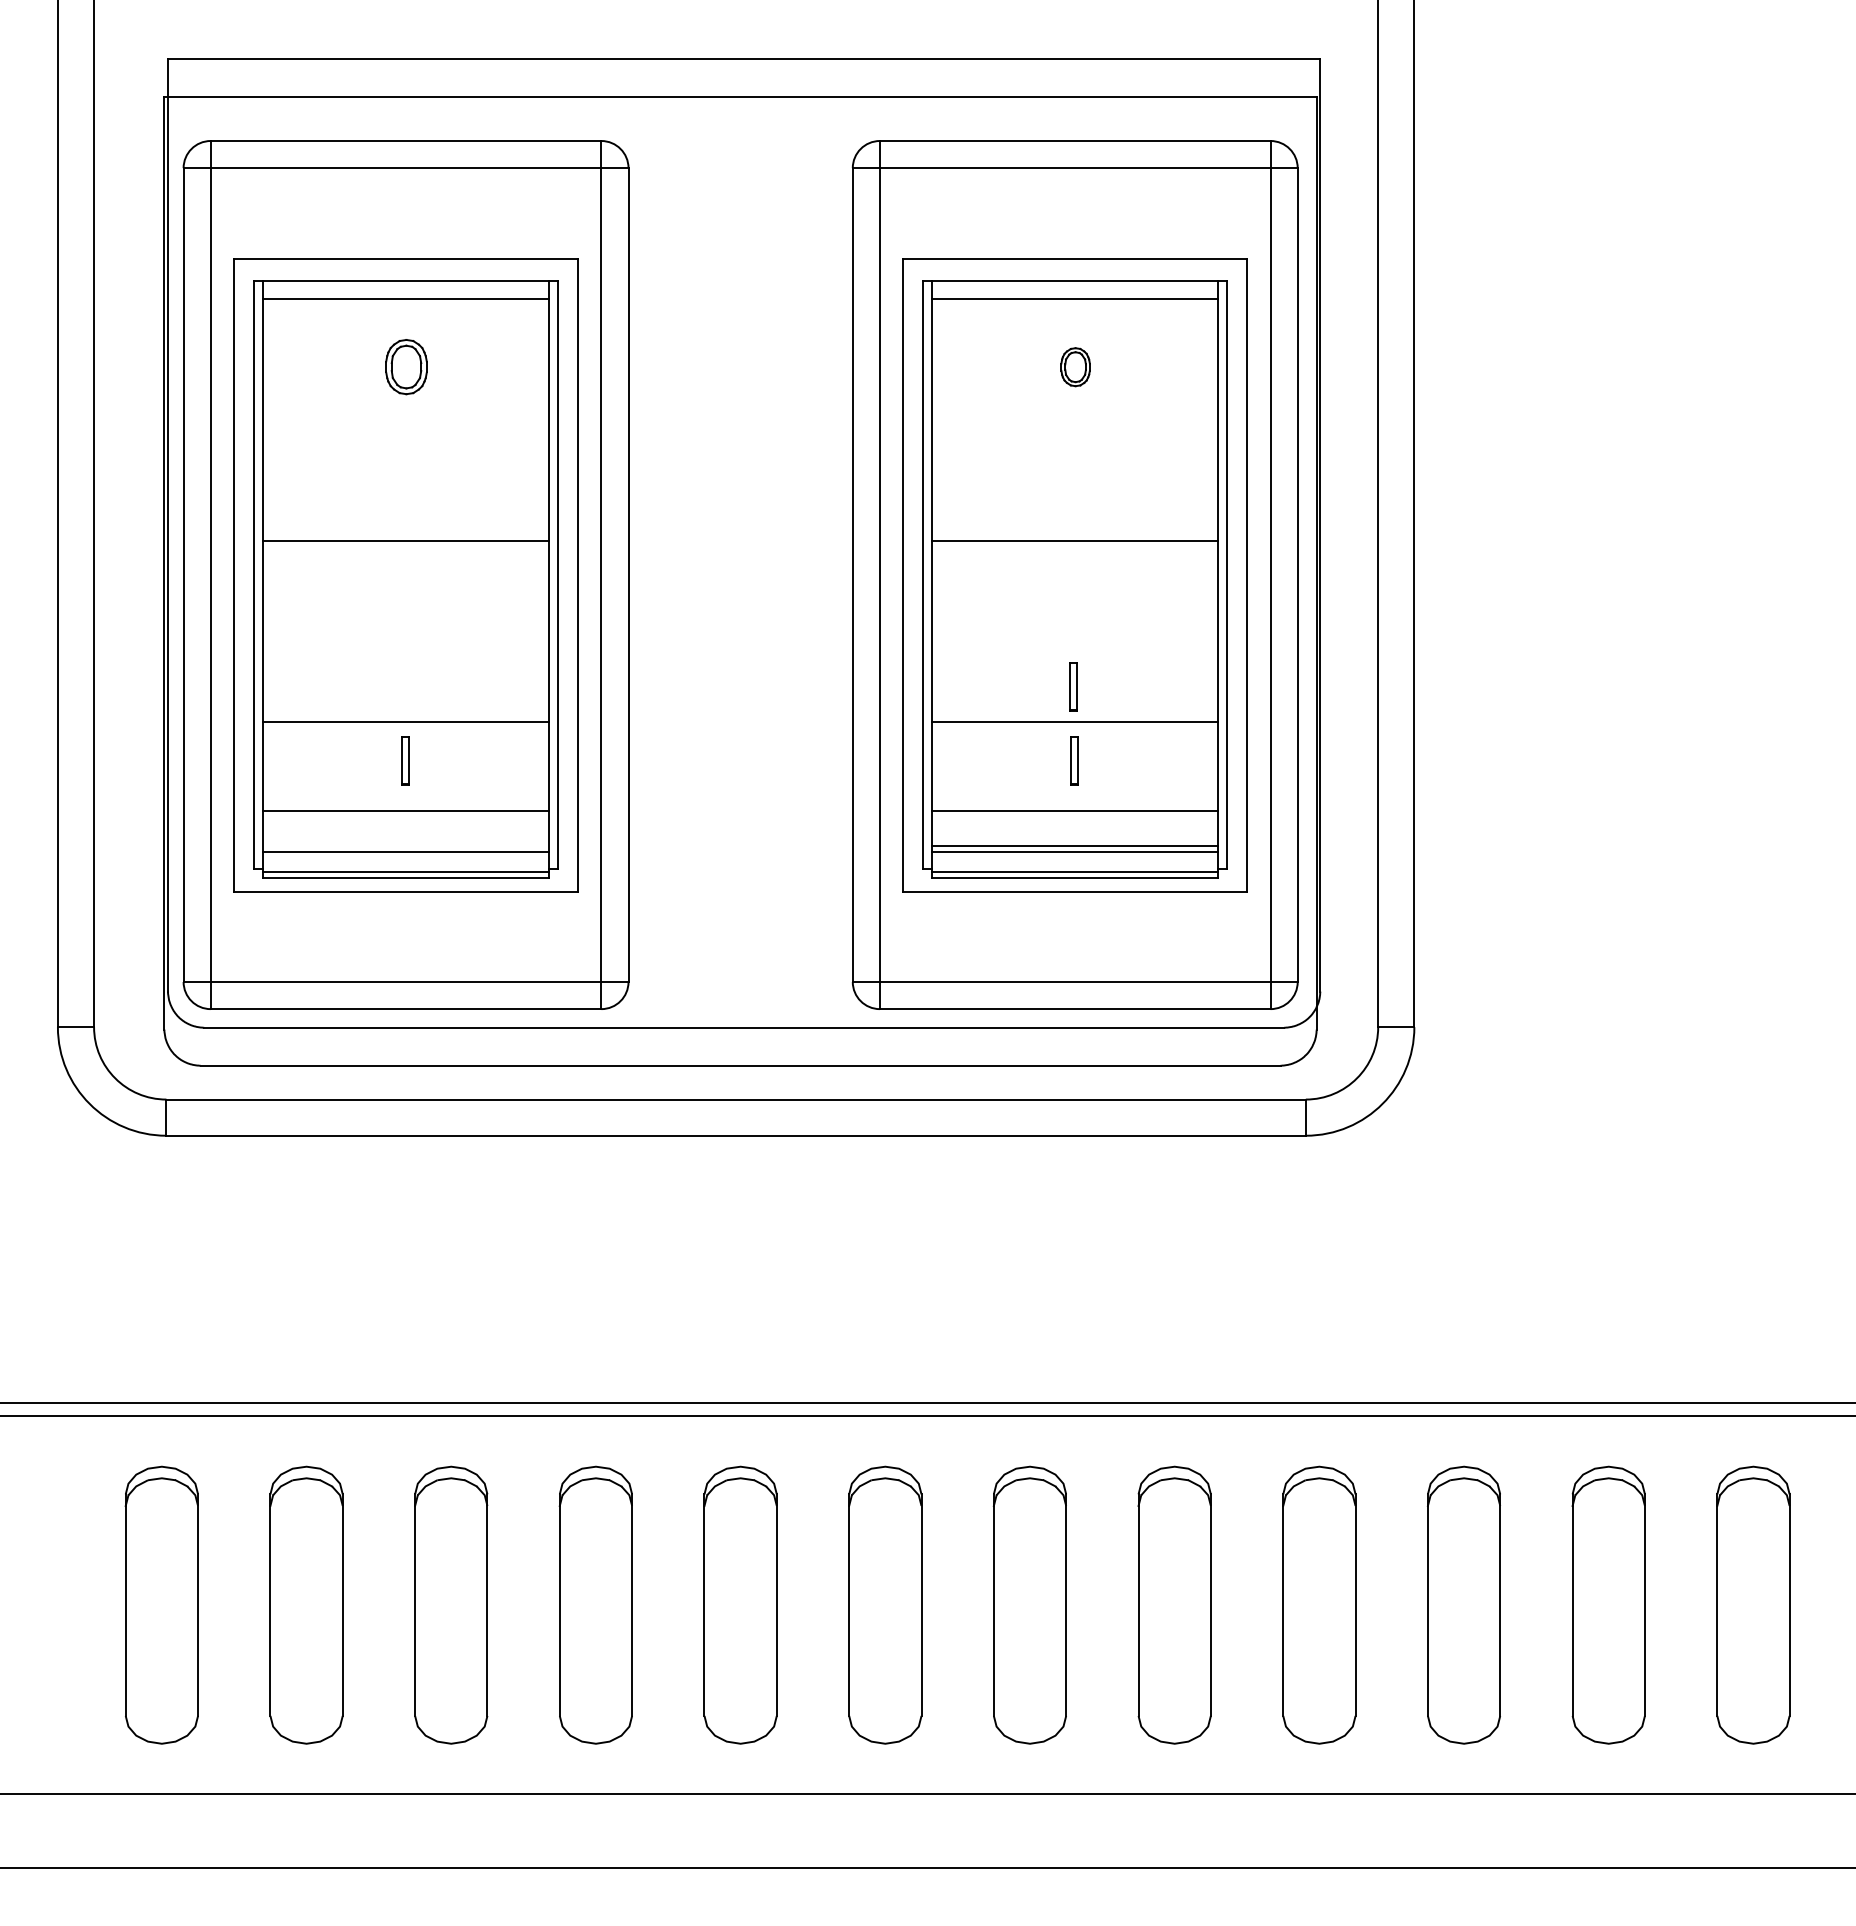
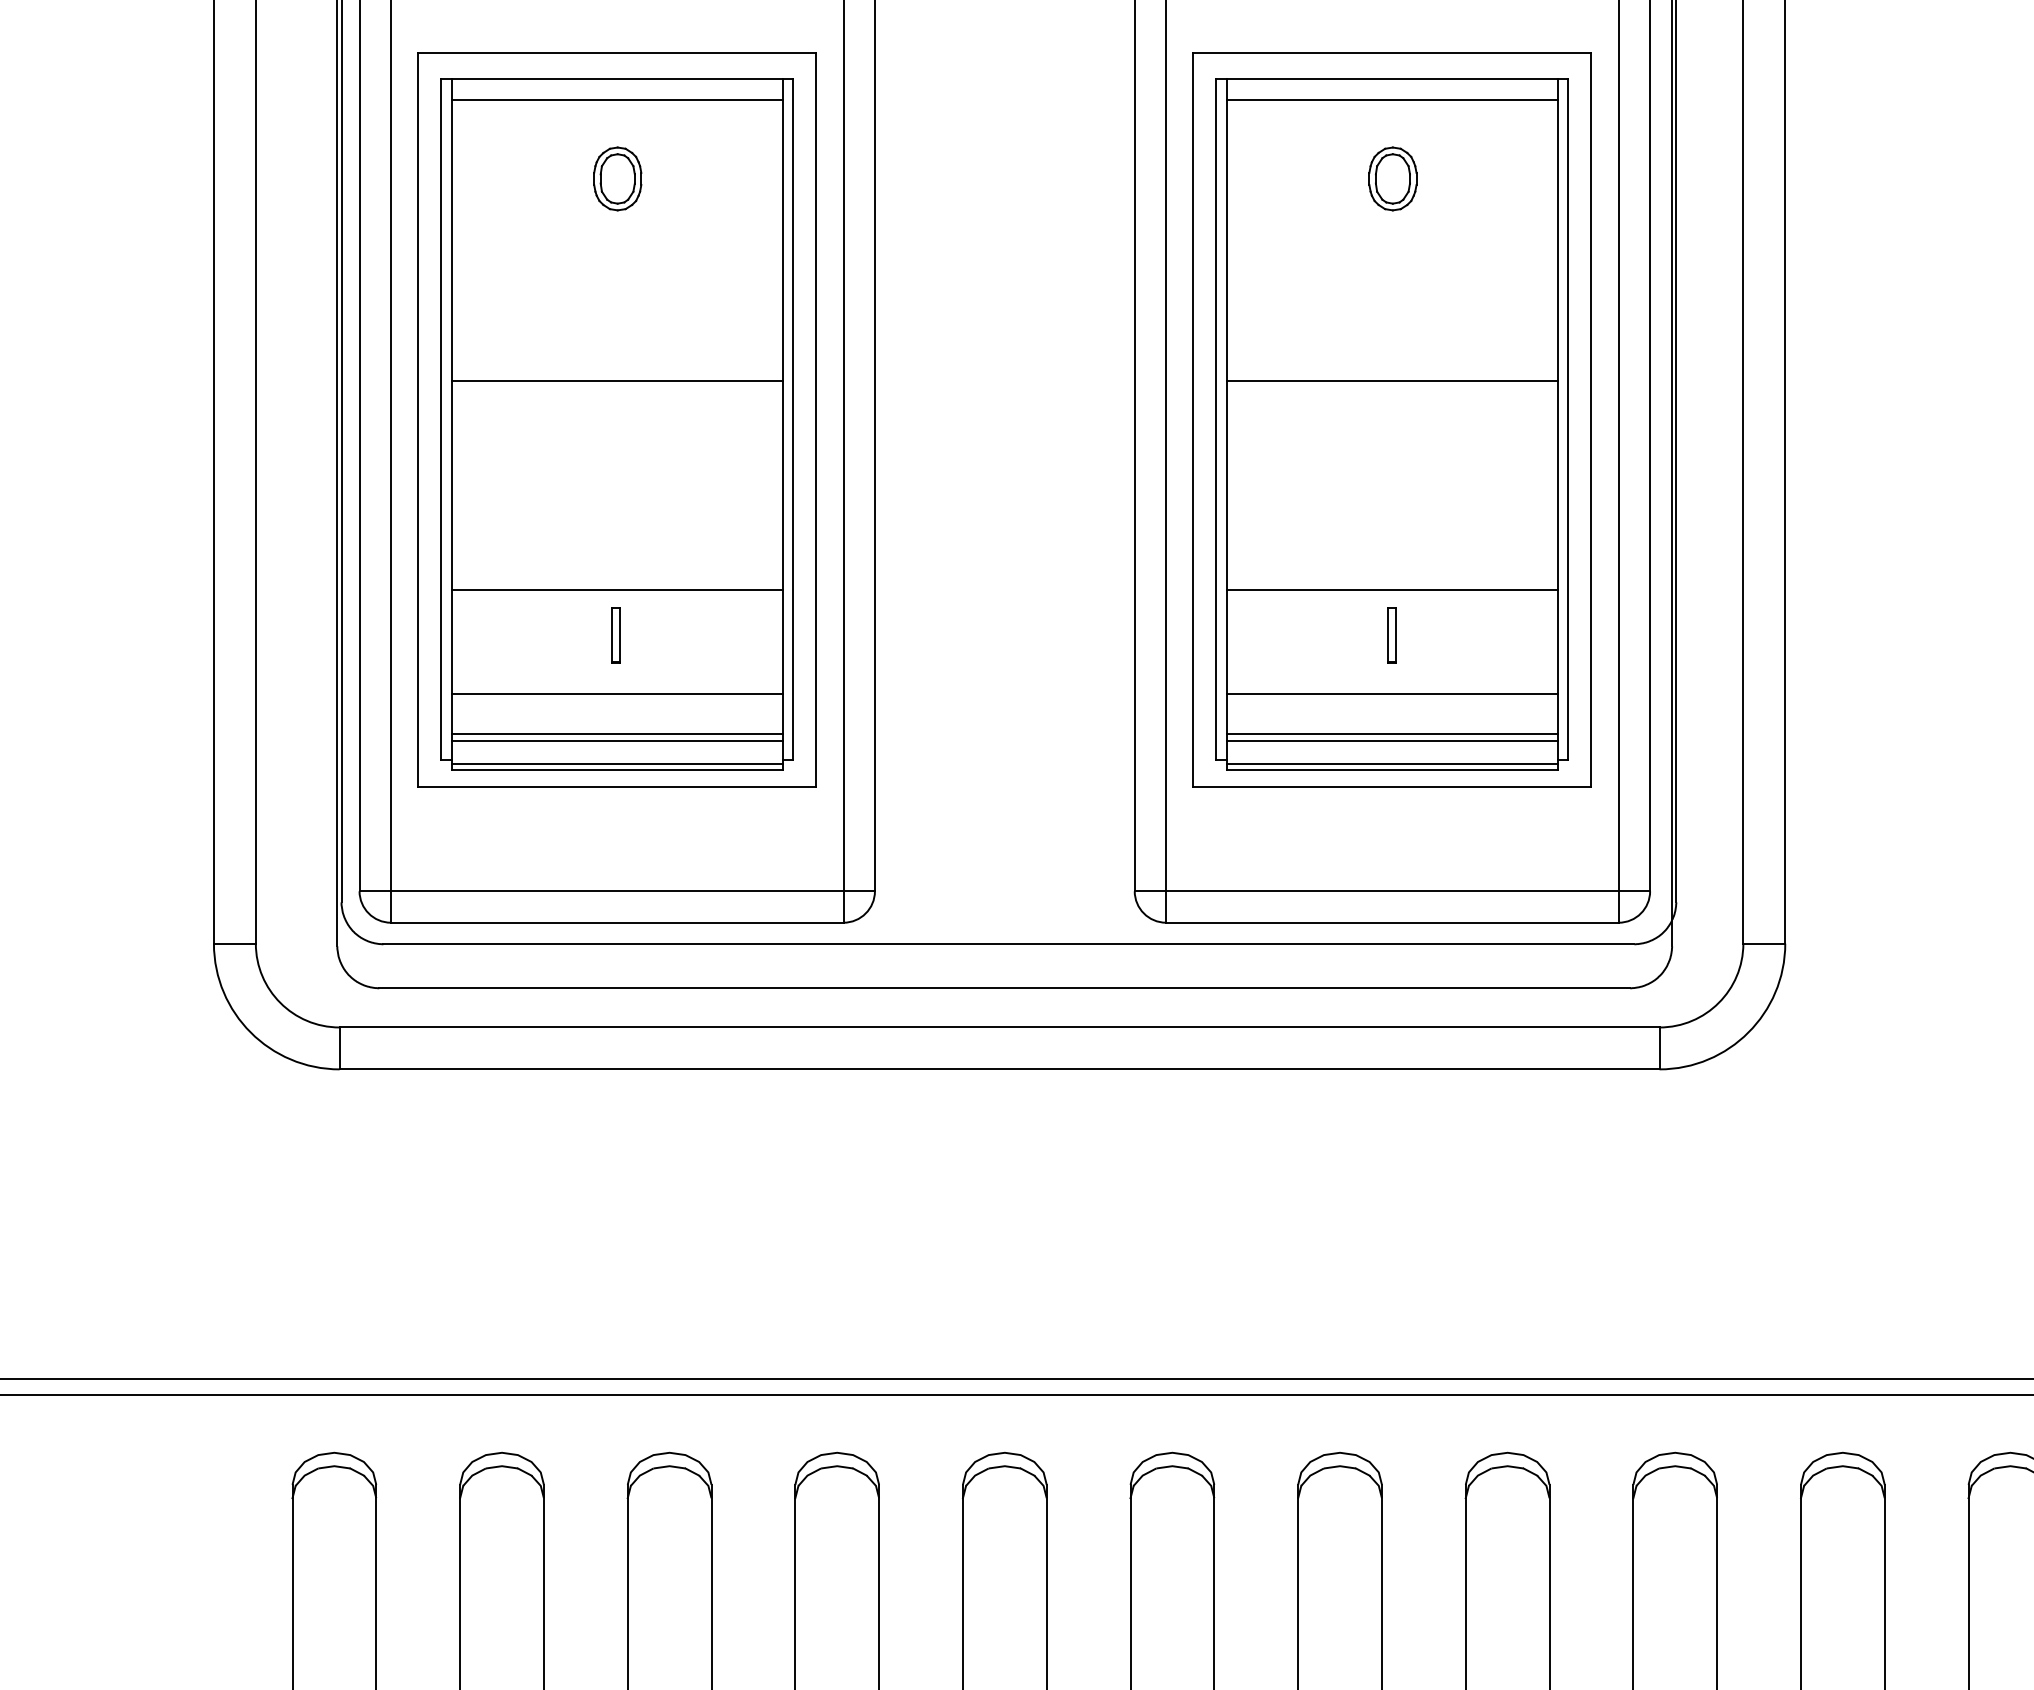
part: (1075, 367) -> (1392, 179), size x1.43
part: (1073, 686) -> (1390, 548), removed
line: (405, 845) -> (616, 733), added

